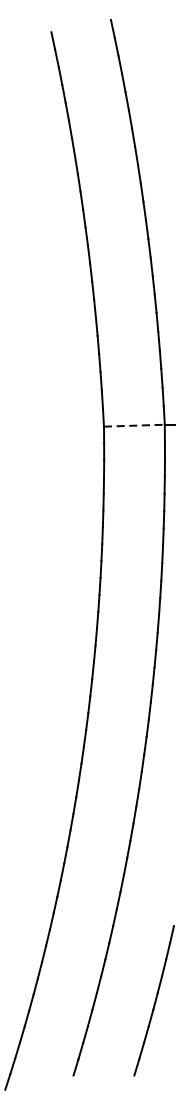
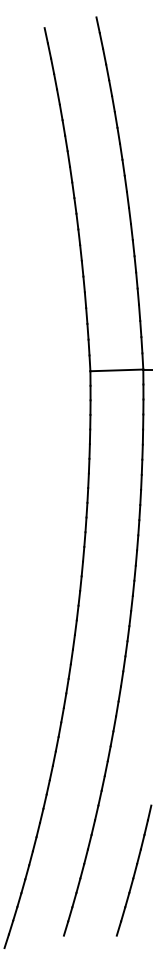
line: (135, 425) -> (117, 370), dashed -> solid

